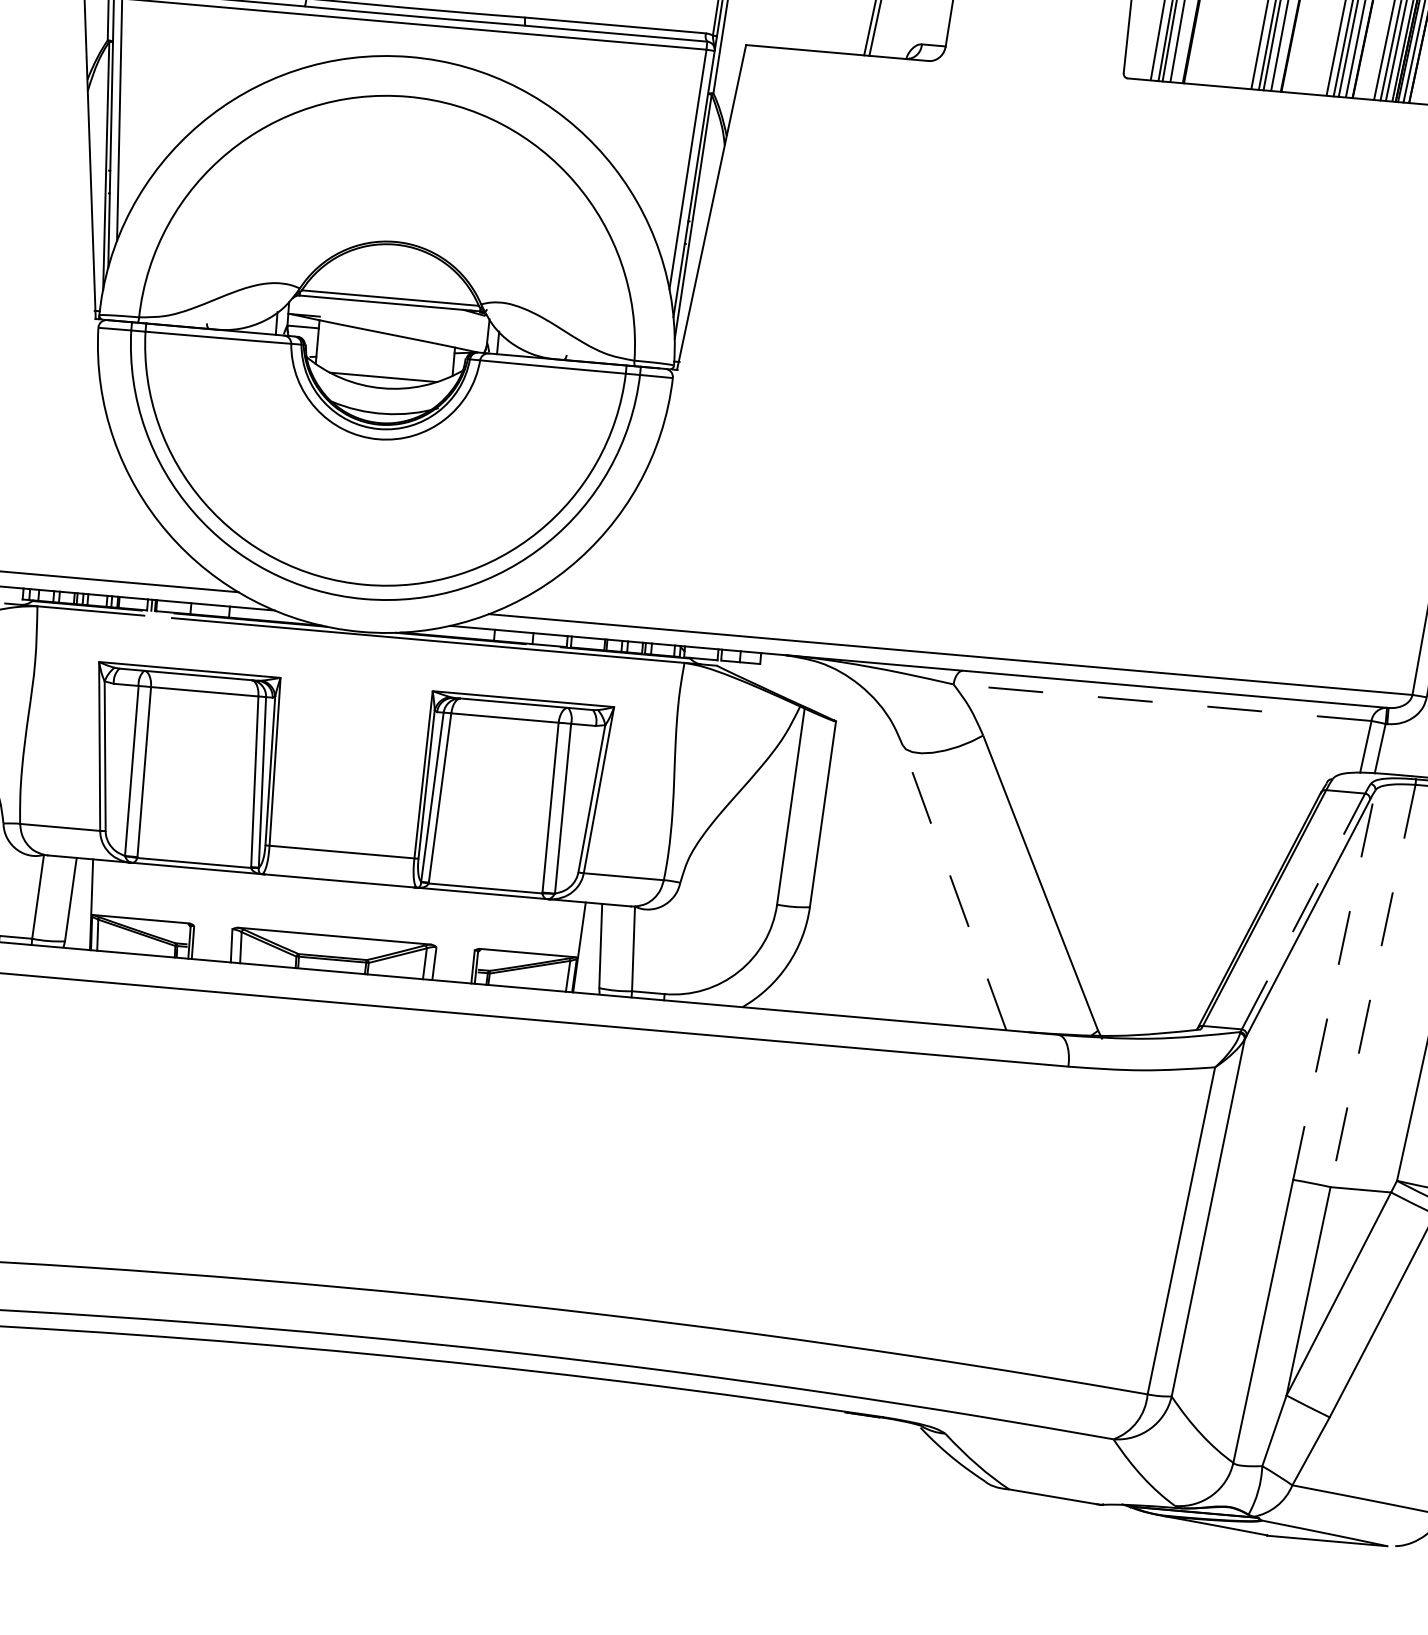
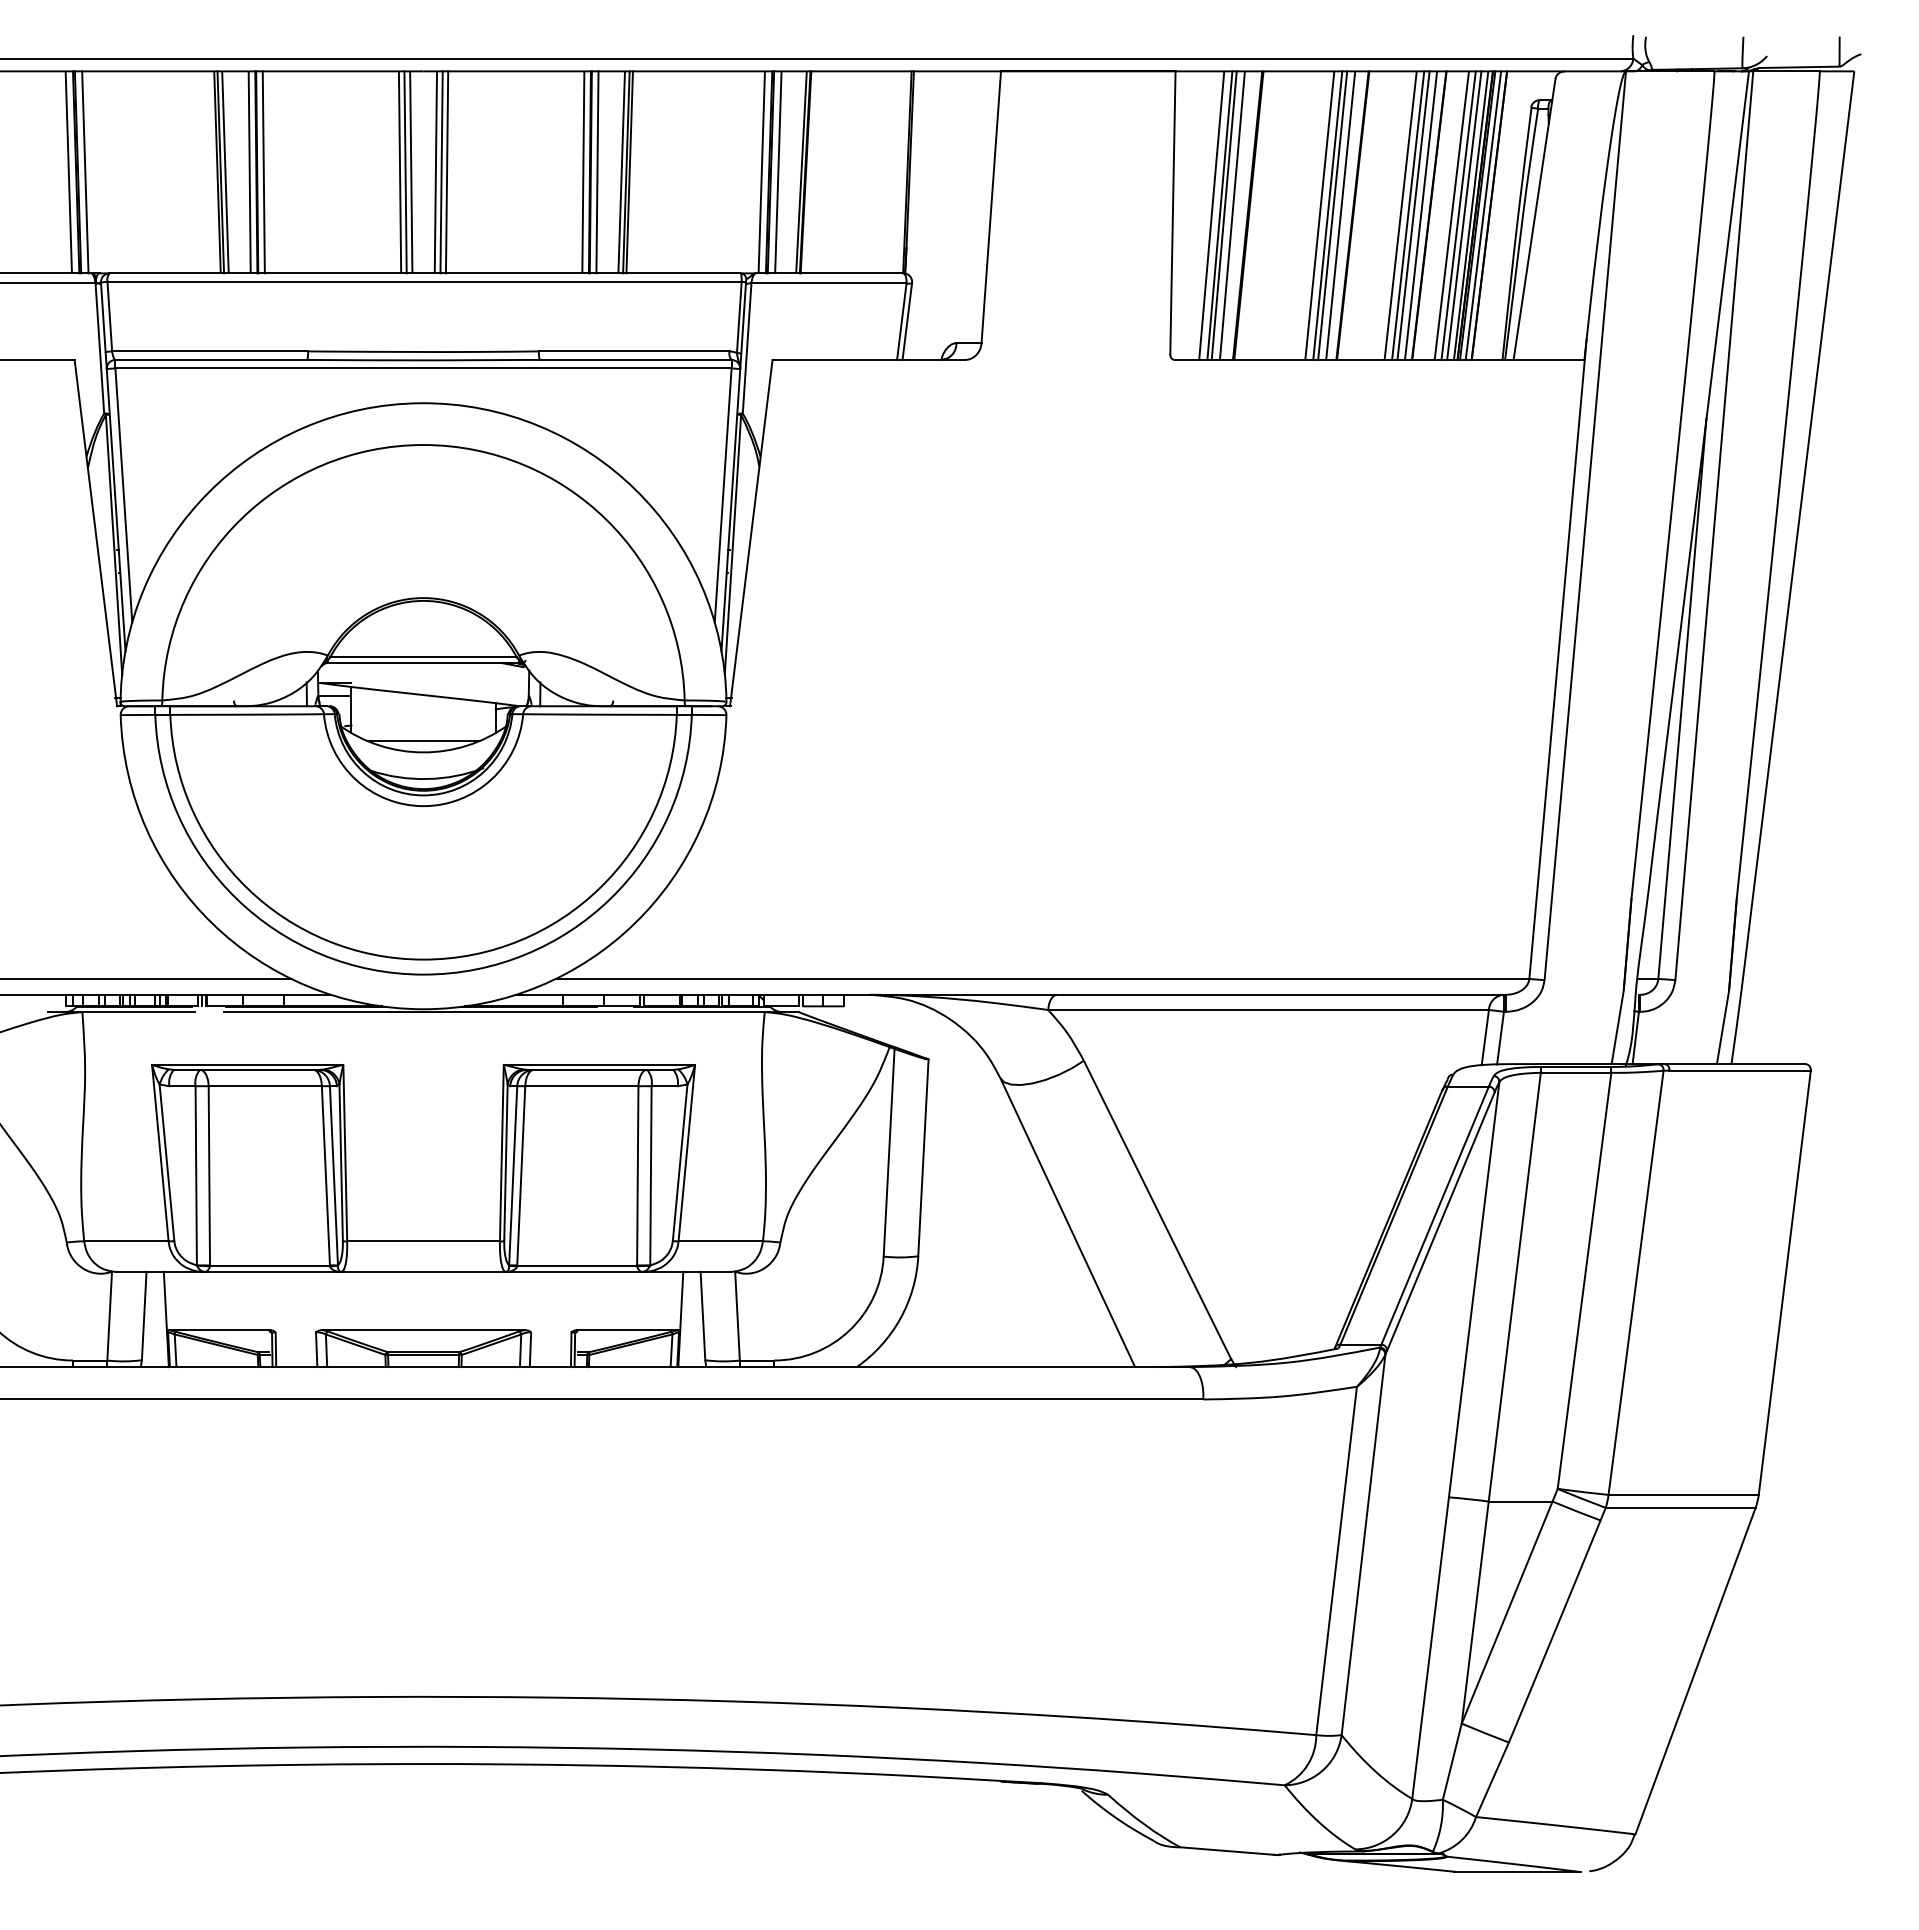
line: (1162, 703) -> (1268, 1010), dashed -> solid
line: (954, 887) -> (1067, 1222), dashed -> solid
line: (1303, 911) -> (1435, 1215), dashed -> solid
line: (1334, 984) -> (1474, 1289), dashed -> solid
line: (1372, 986) -> (1514, 1287), dashed -> solid

